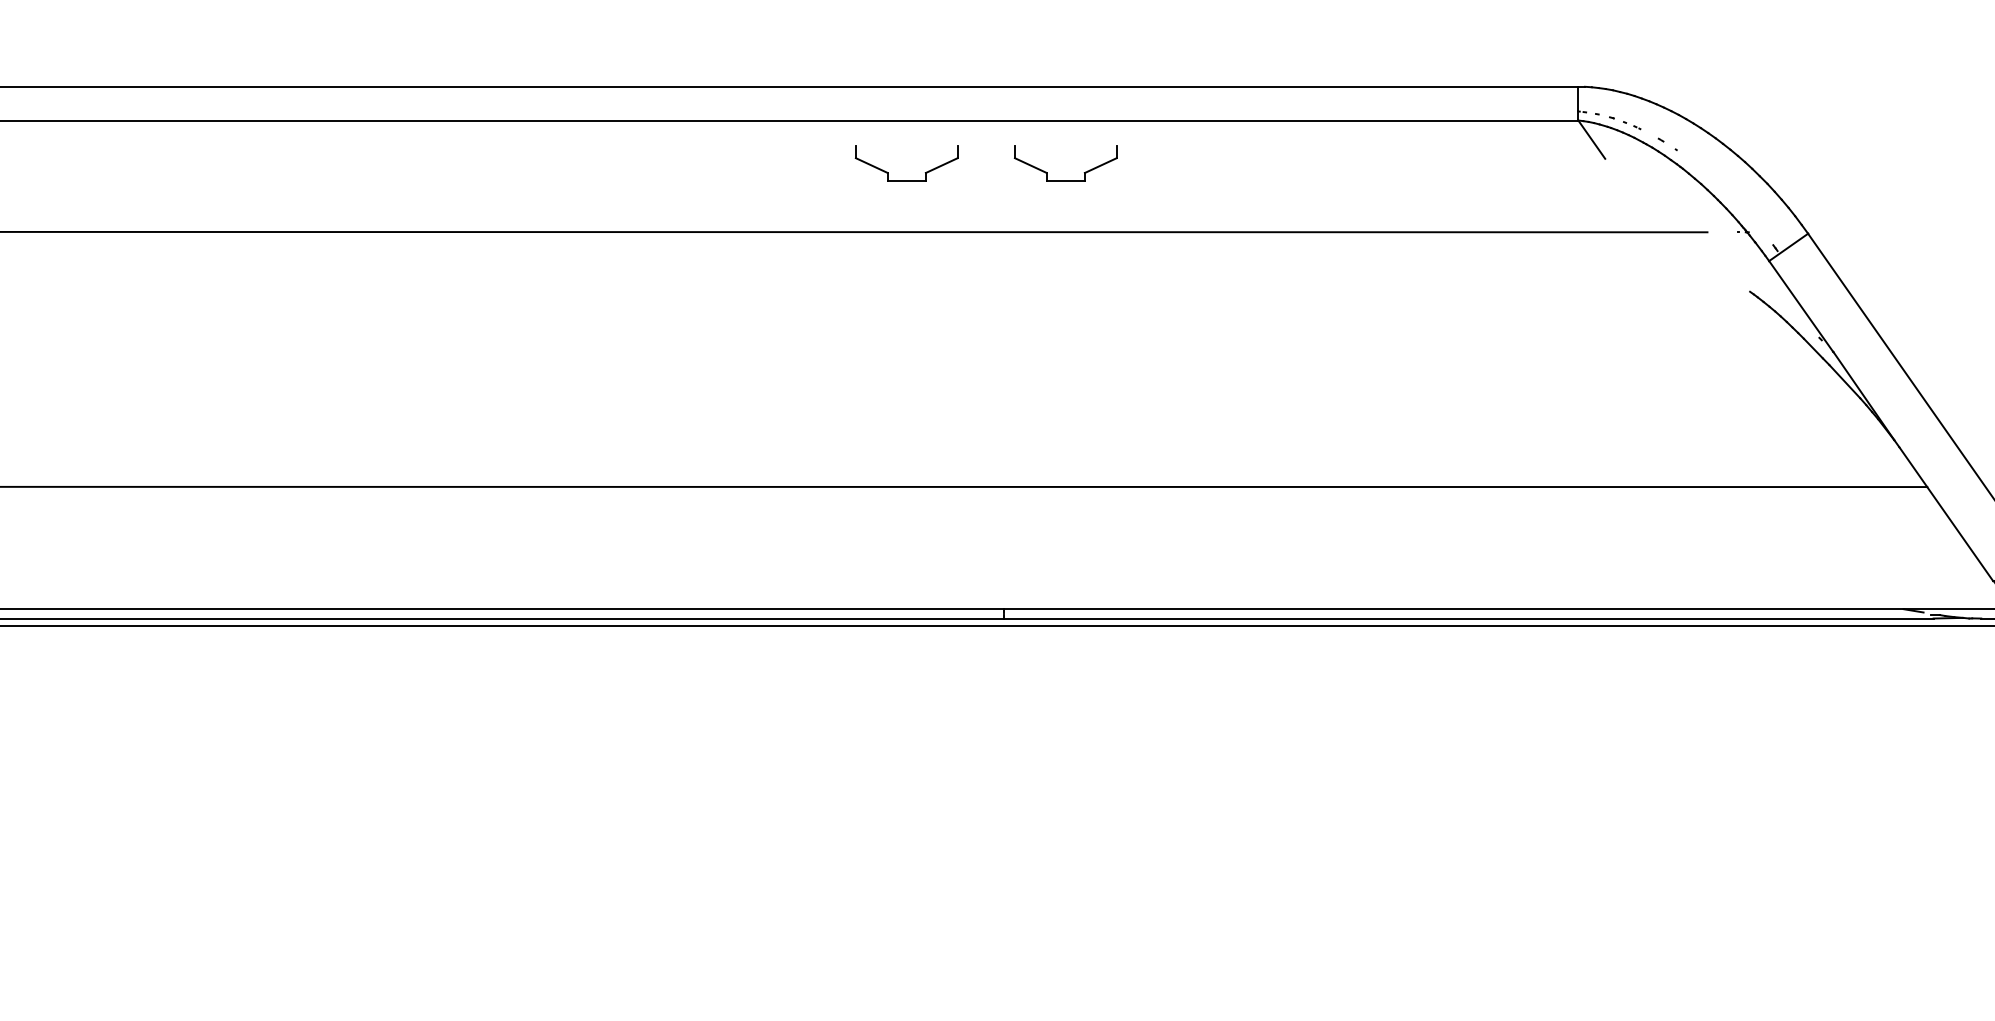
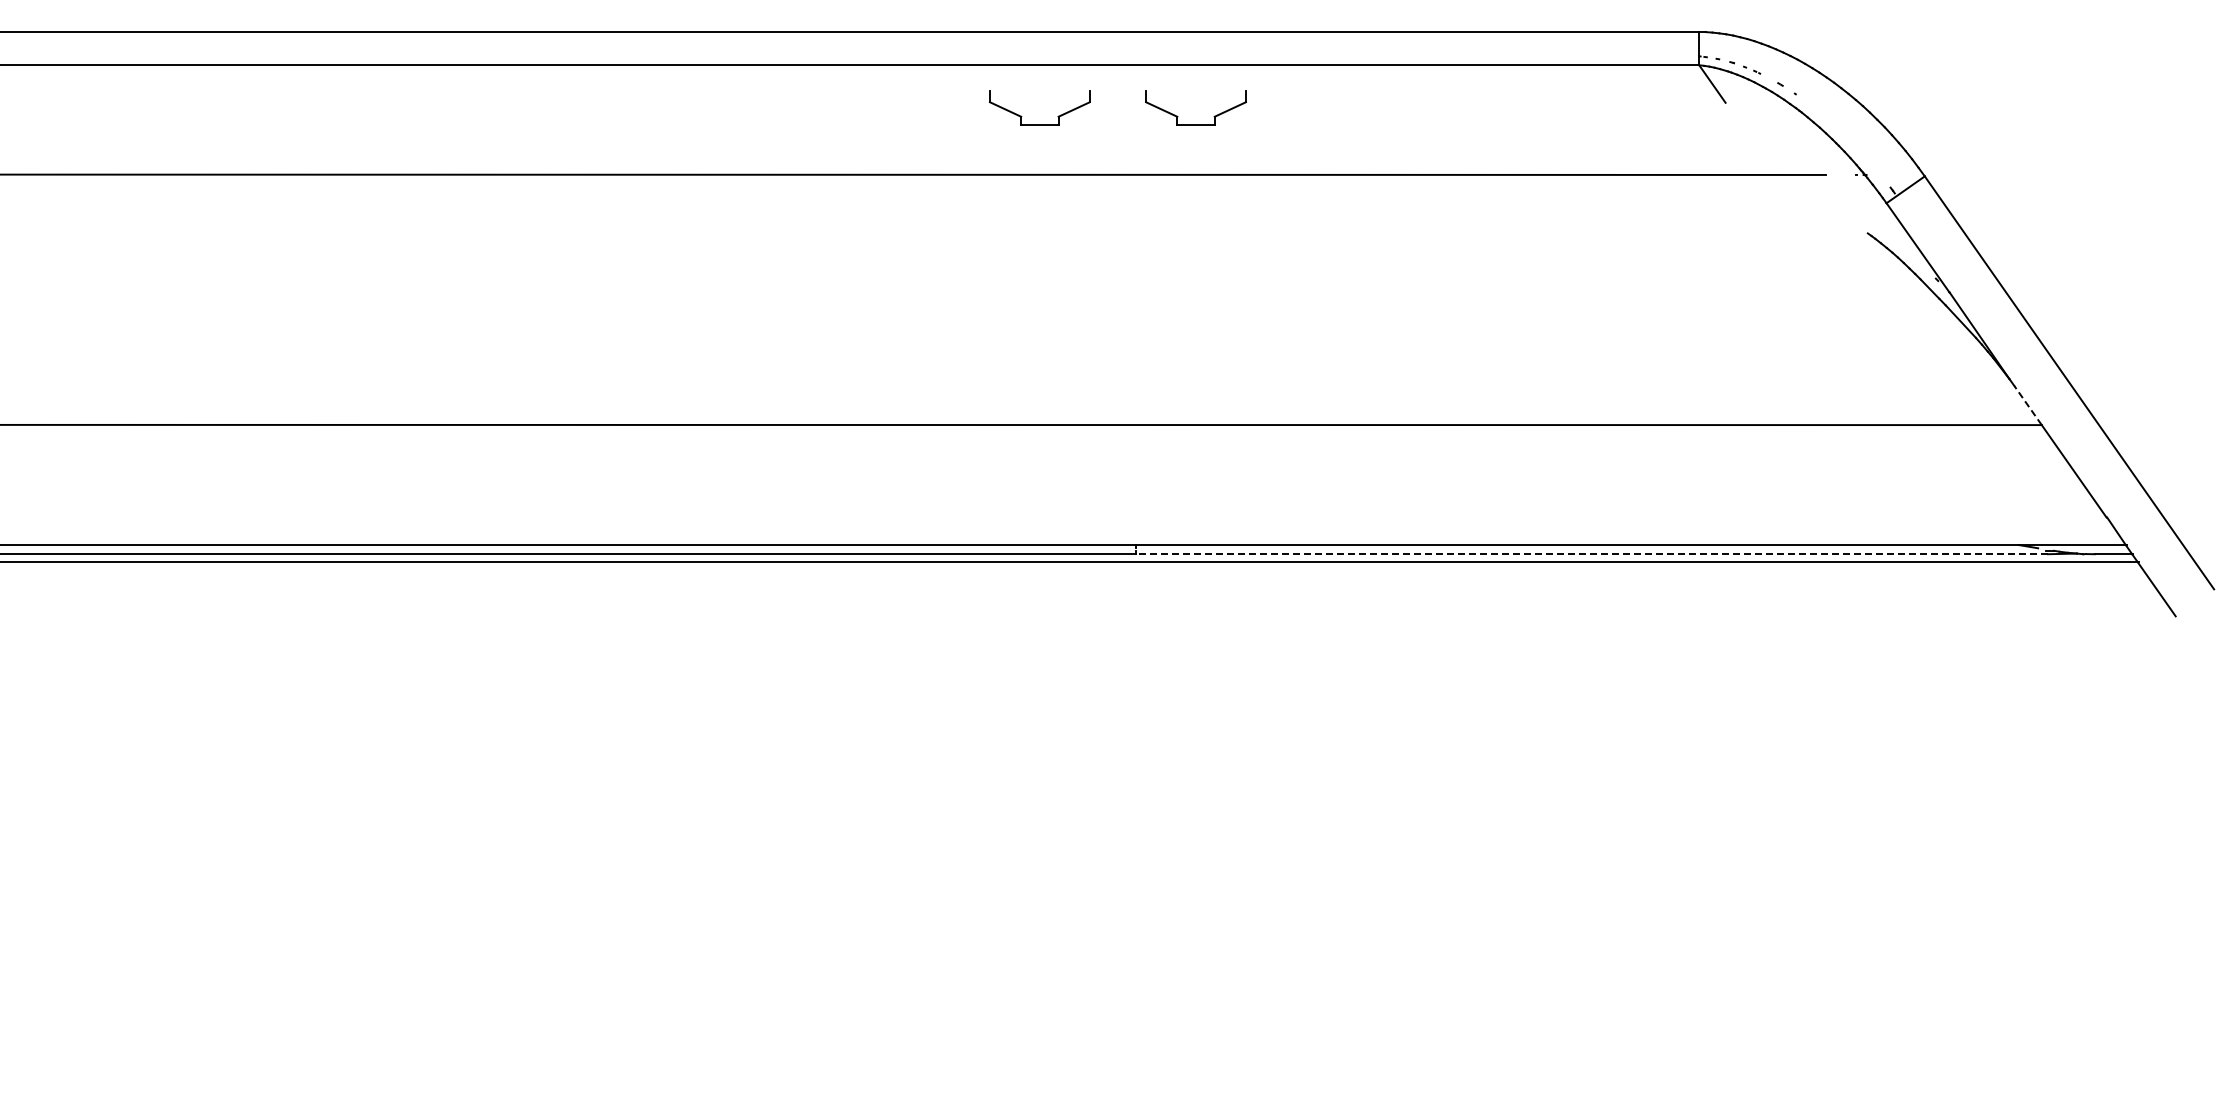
line: (1913, 467) -> (2028, 405), solid -> dashed
line: (1468, 618) -> (1591, 554), solid -> dashed

